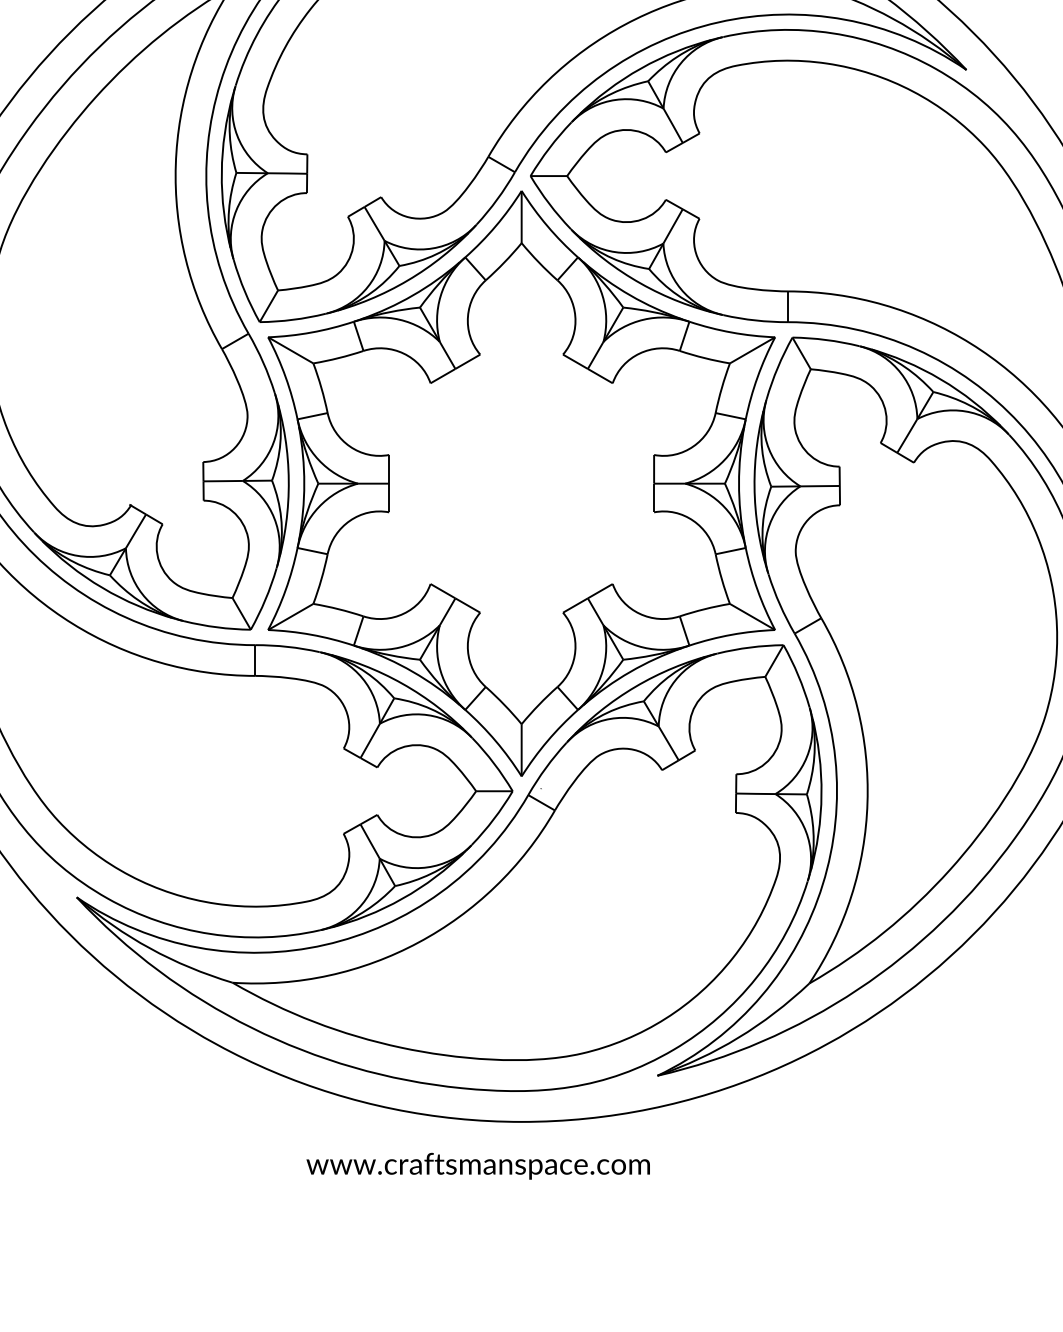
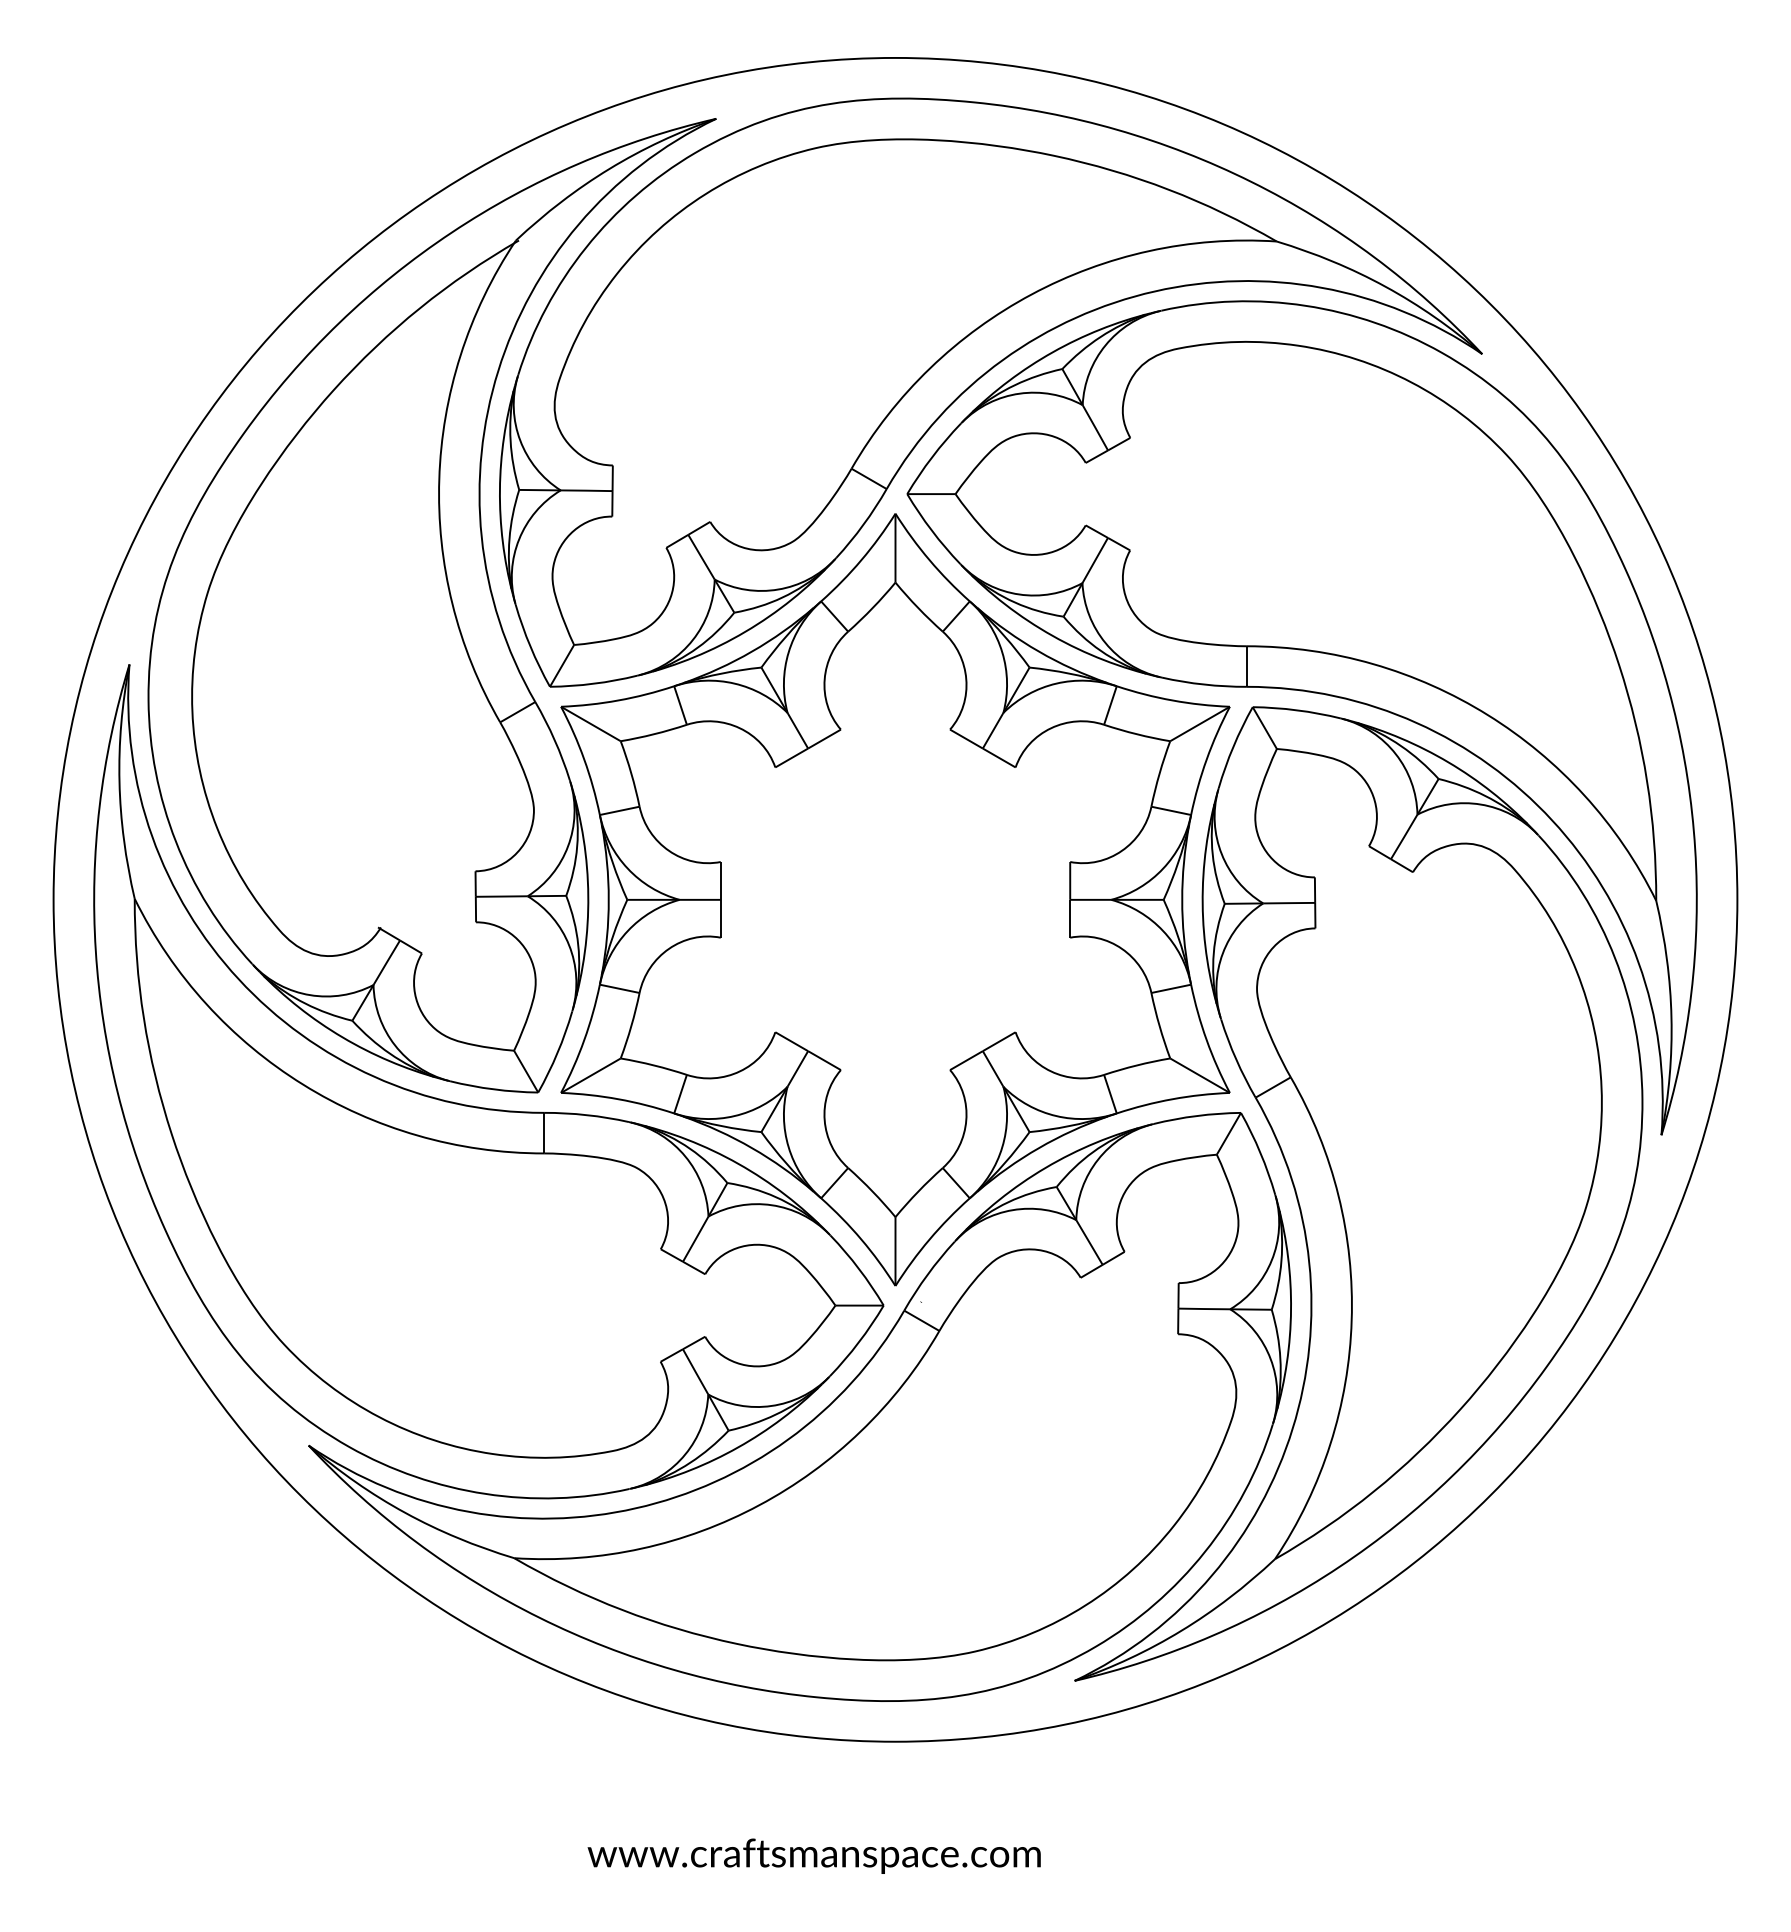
text: (477, 1165) -> (813, 1855), moved

